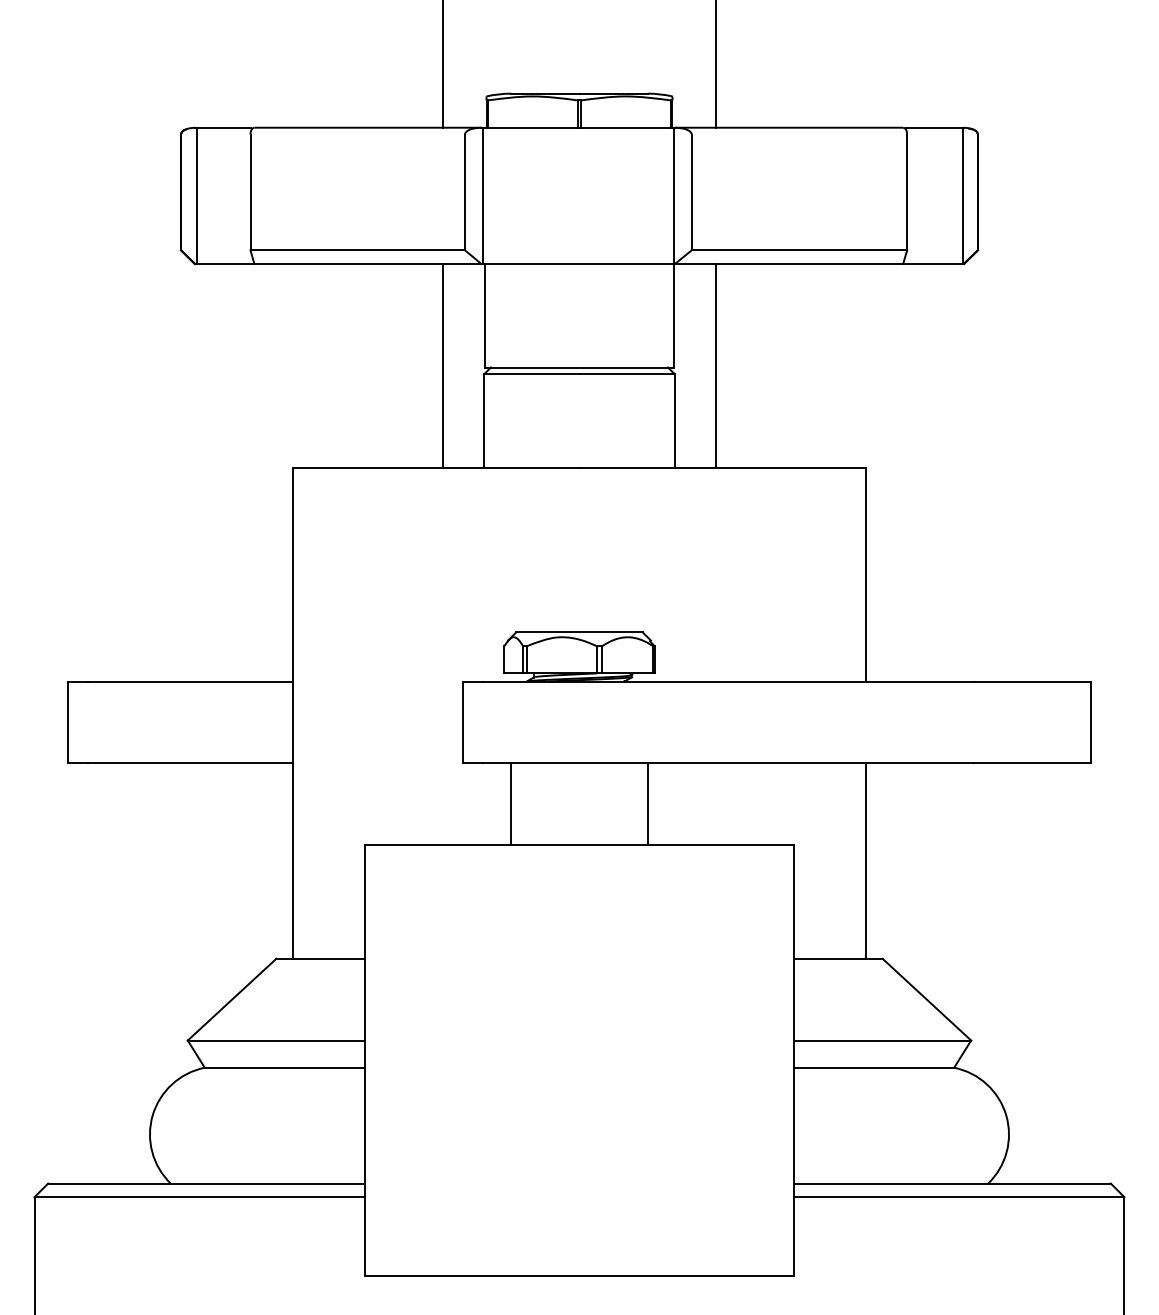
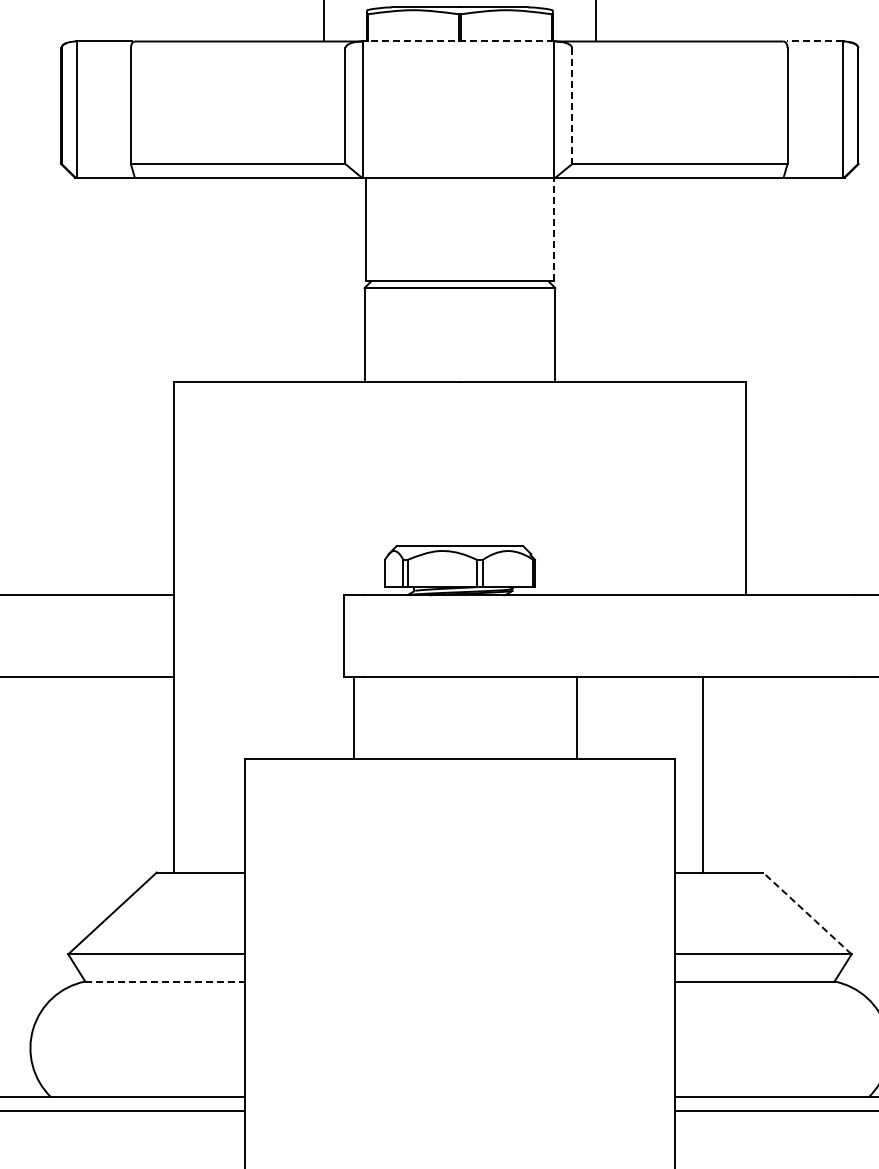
line: (577, 127) -> (457, 41), solid -> dashed
line: (933, 127) -> (813, 41), solid -> dashed
line: (691, 192) -> (571, 106), solid -> dashed
line: (673, 315) -> (553, 229), solid -> dashed
line: (443, 365) -> (323, 279), removed
line: (715, 365) -> (595, 279), removed
line: (511, 804) -> (353, 718), moved
line: (647, 804) -> (576, 718), moved
line: (865, 860) -> (702, 774), moved
line: (926, 999) -> (806, 913), solid -> dashed
line: (285, 1067) -> (165, 981), solid -> dashed

